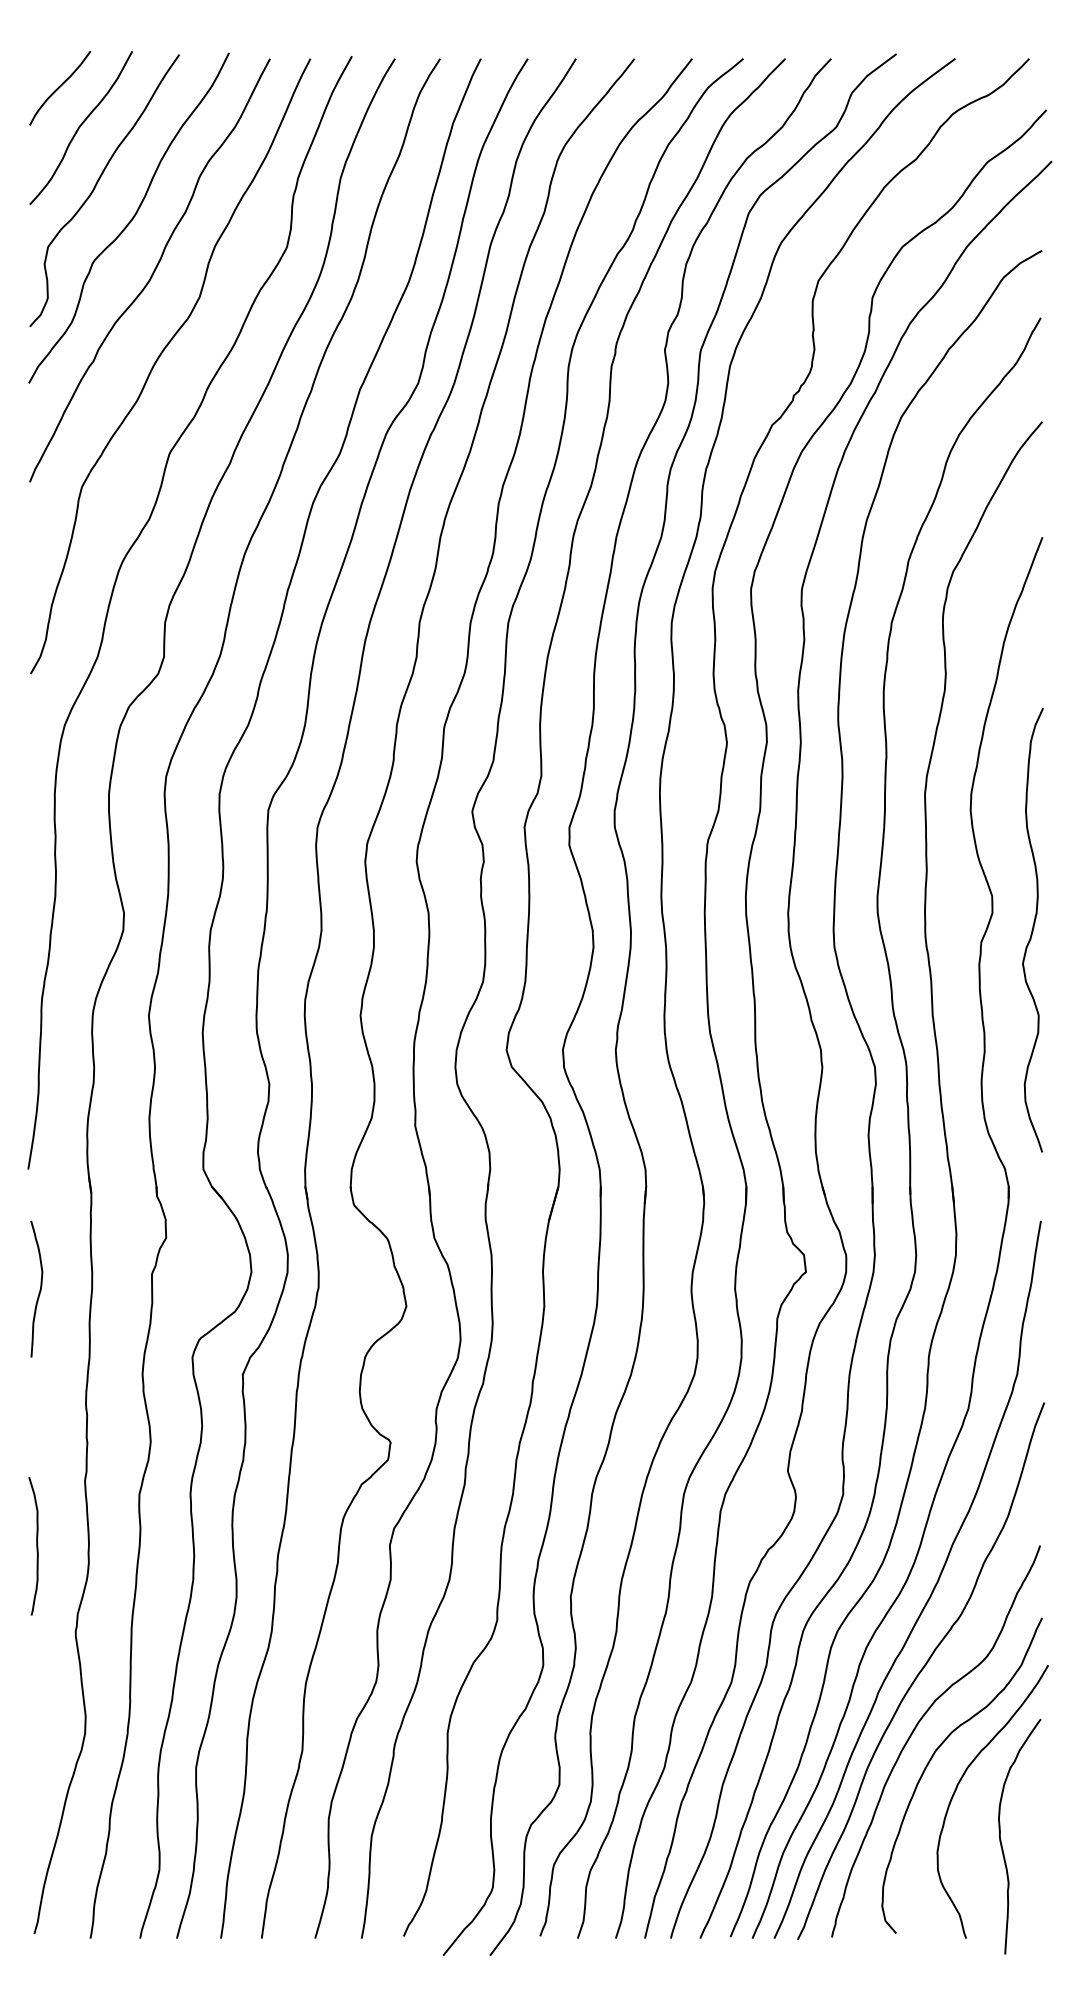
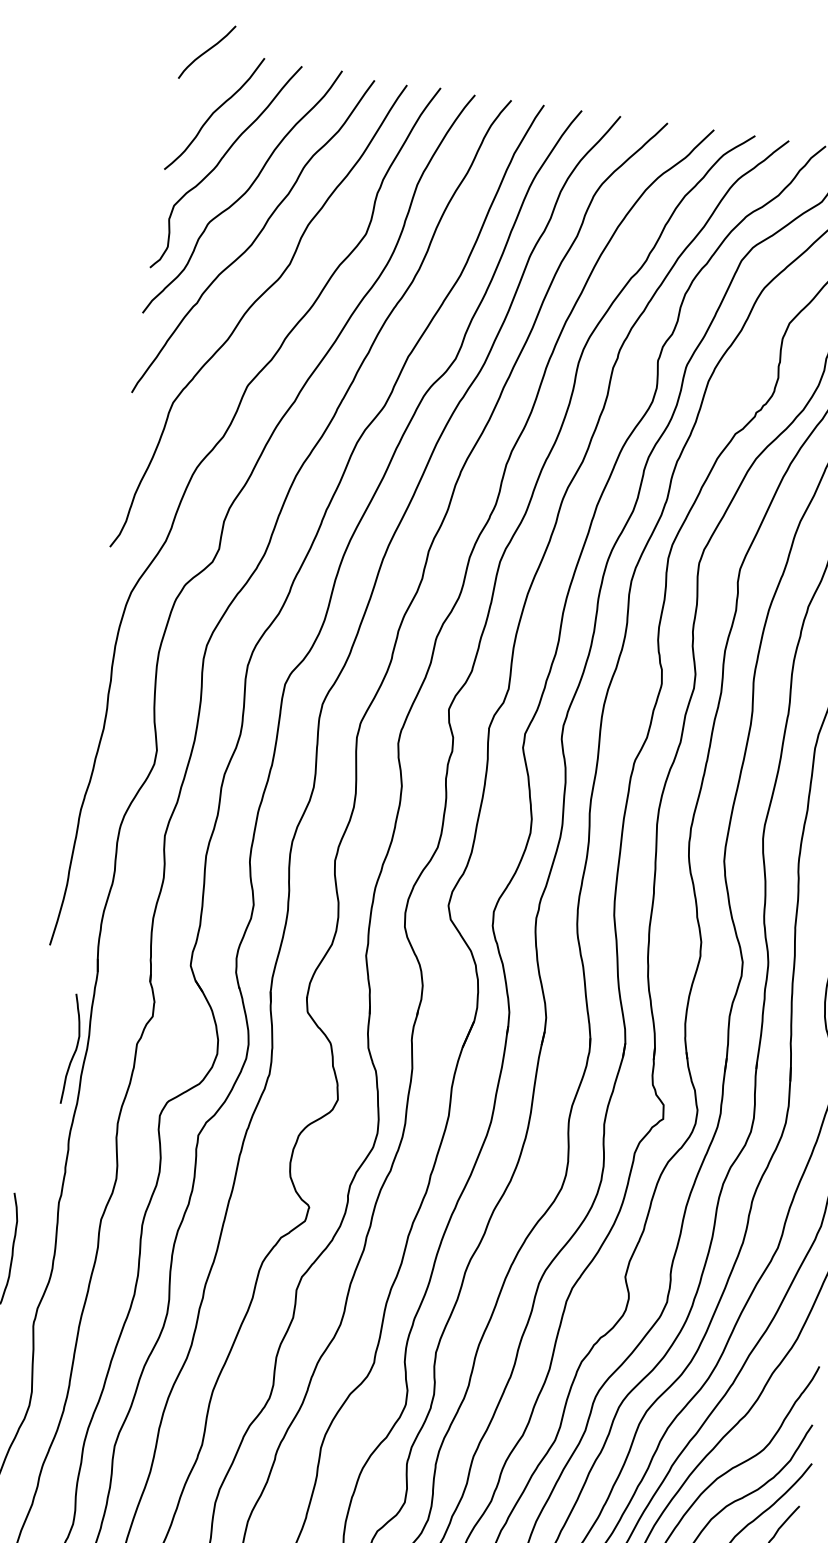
curve: (60, 87) -> (207, 51), moved
curve: (39, 1289) -> (75, 1049), moved

